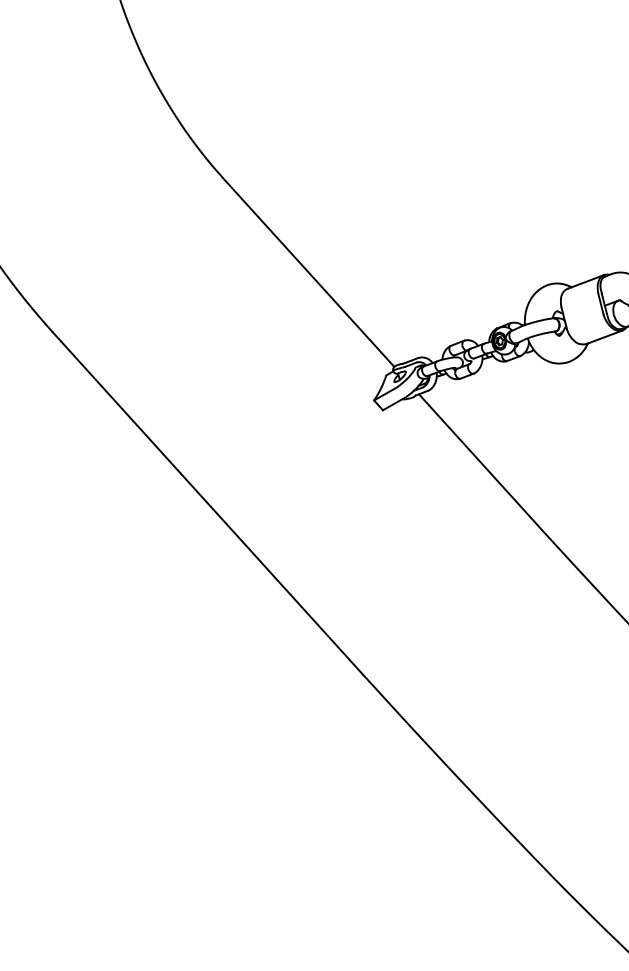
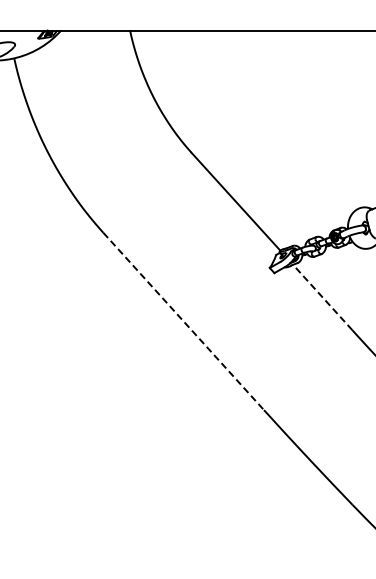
line: (475, 457) -> (322, 297), solid -> dashed
line: (207, 503) -> (183, 321), solid -> dashed

